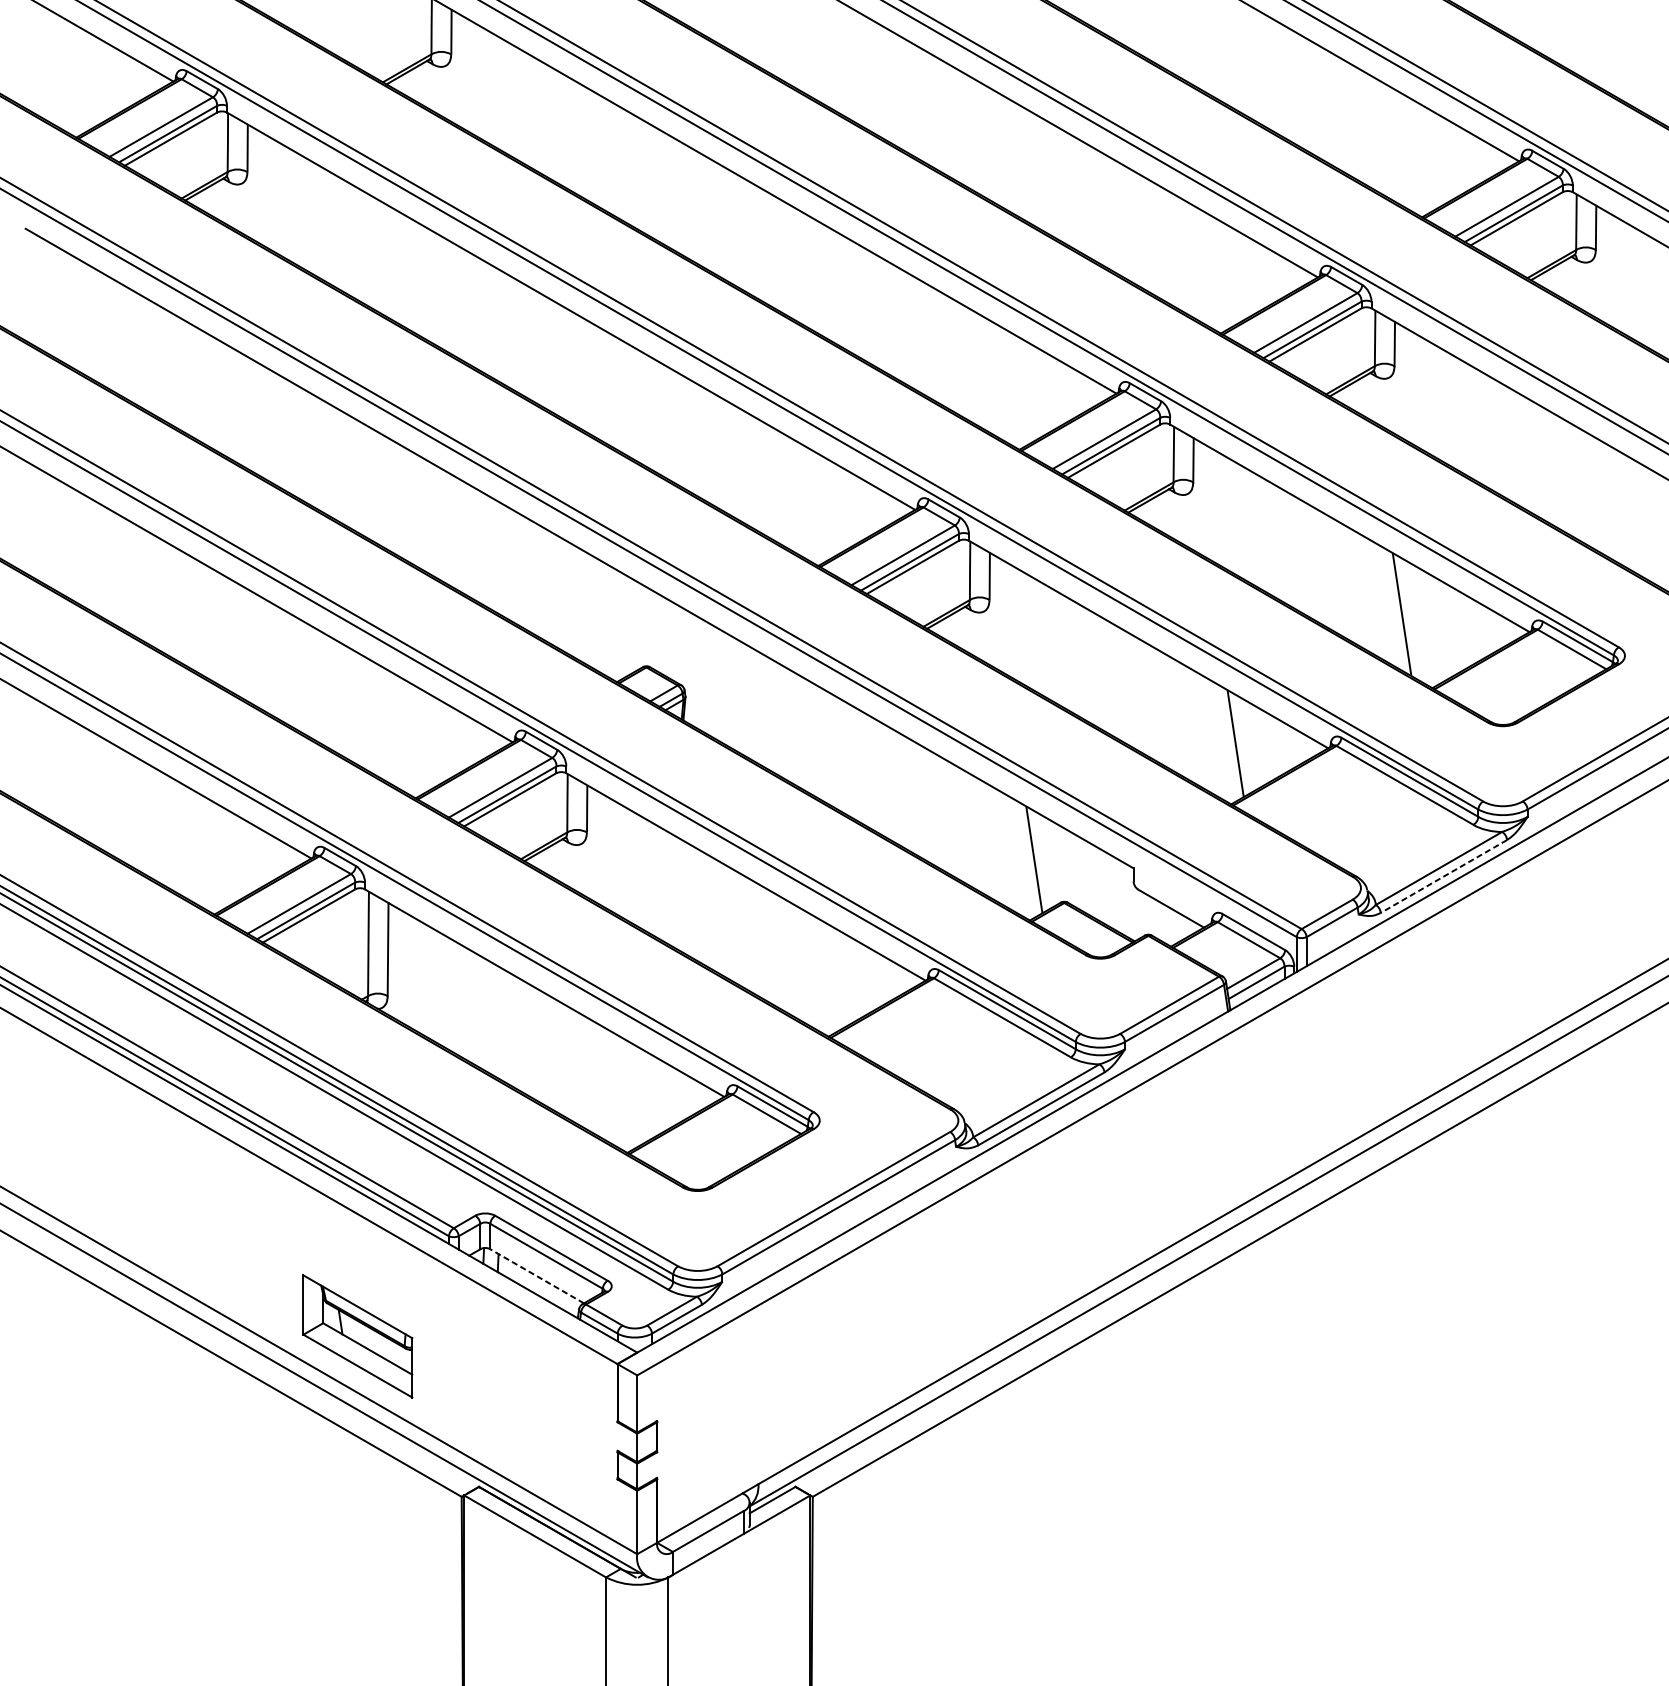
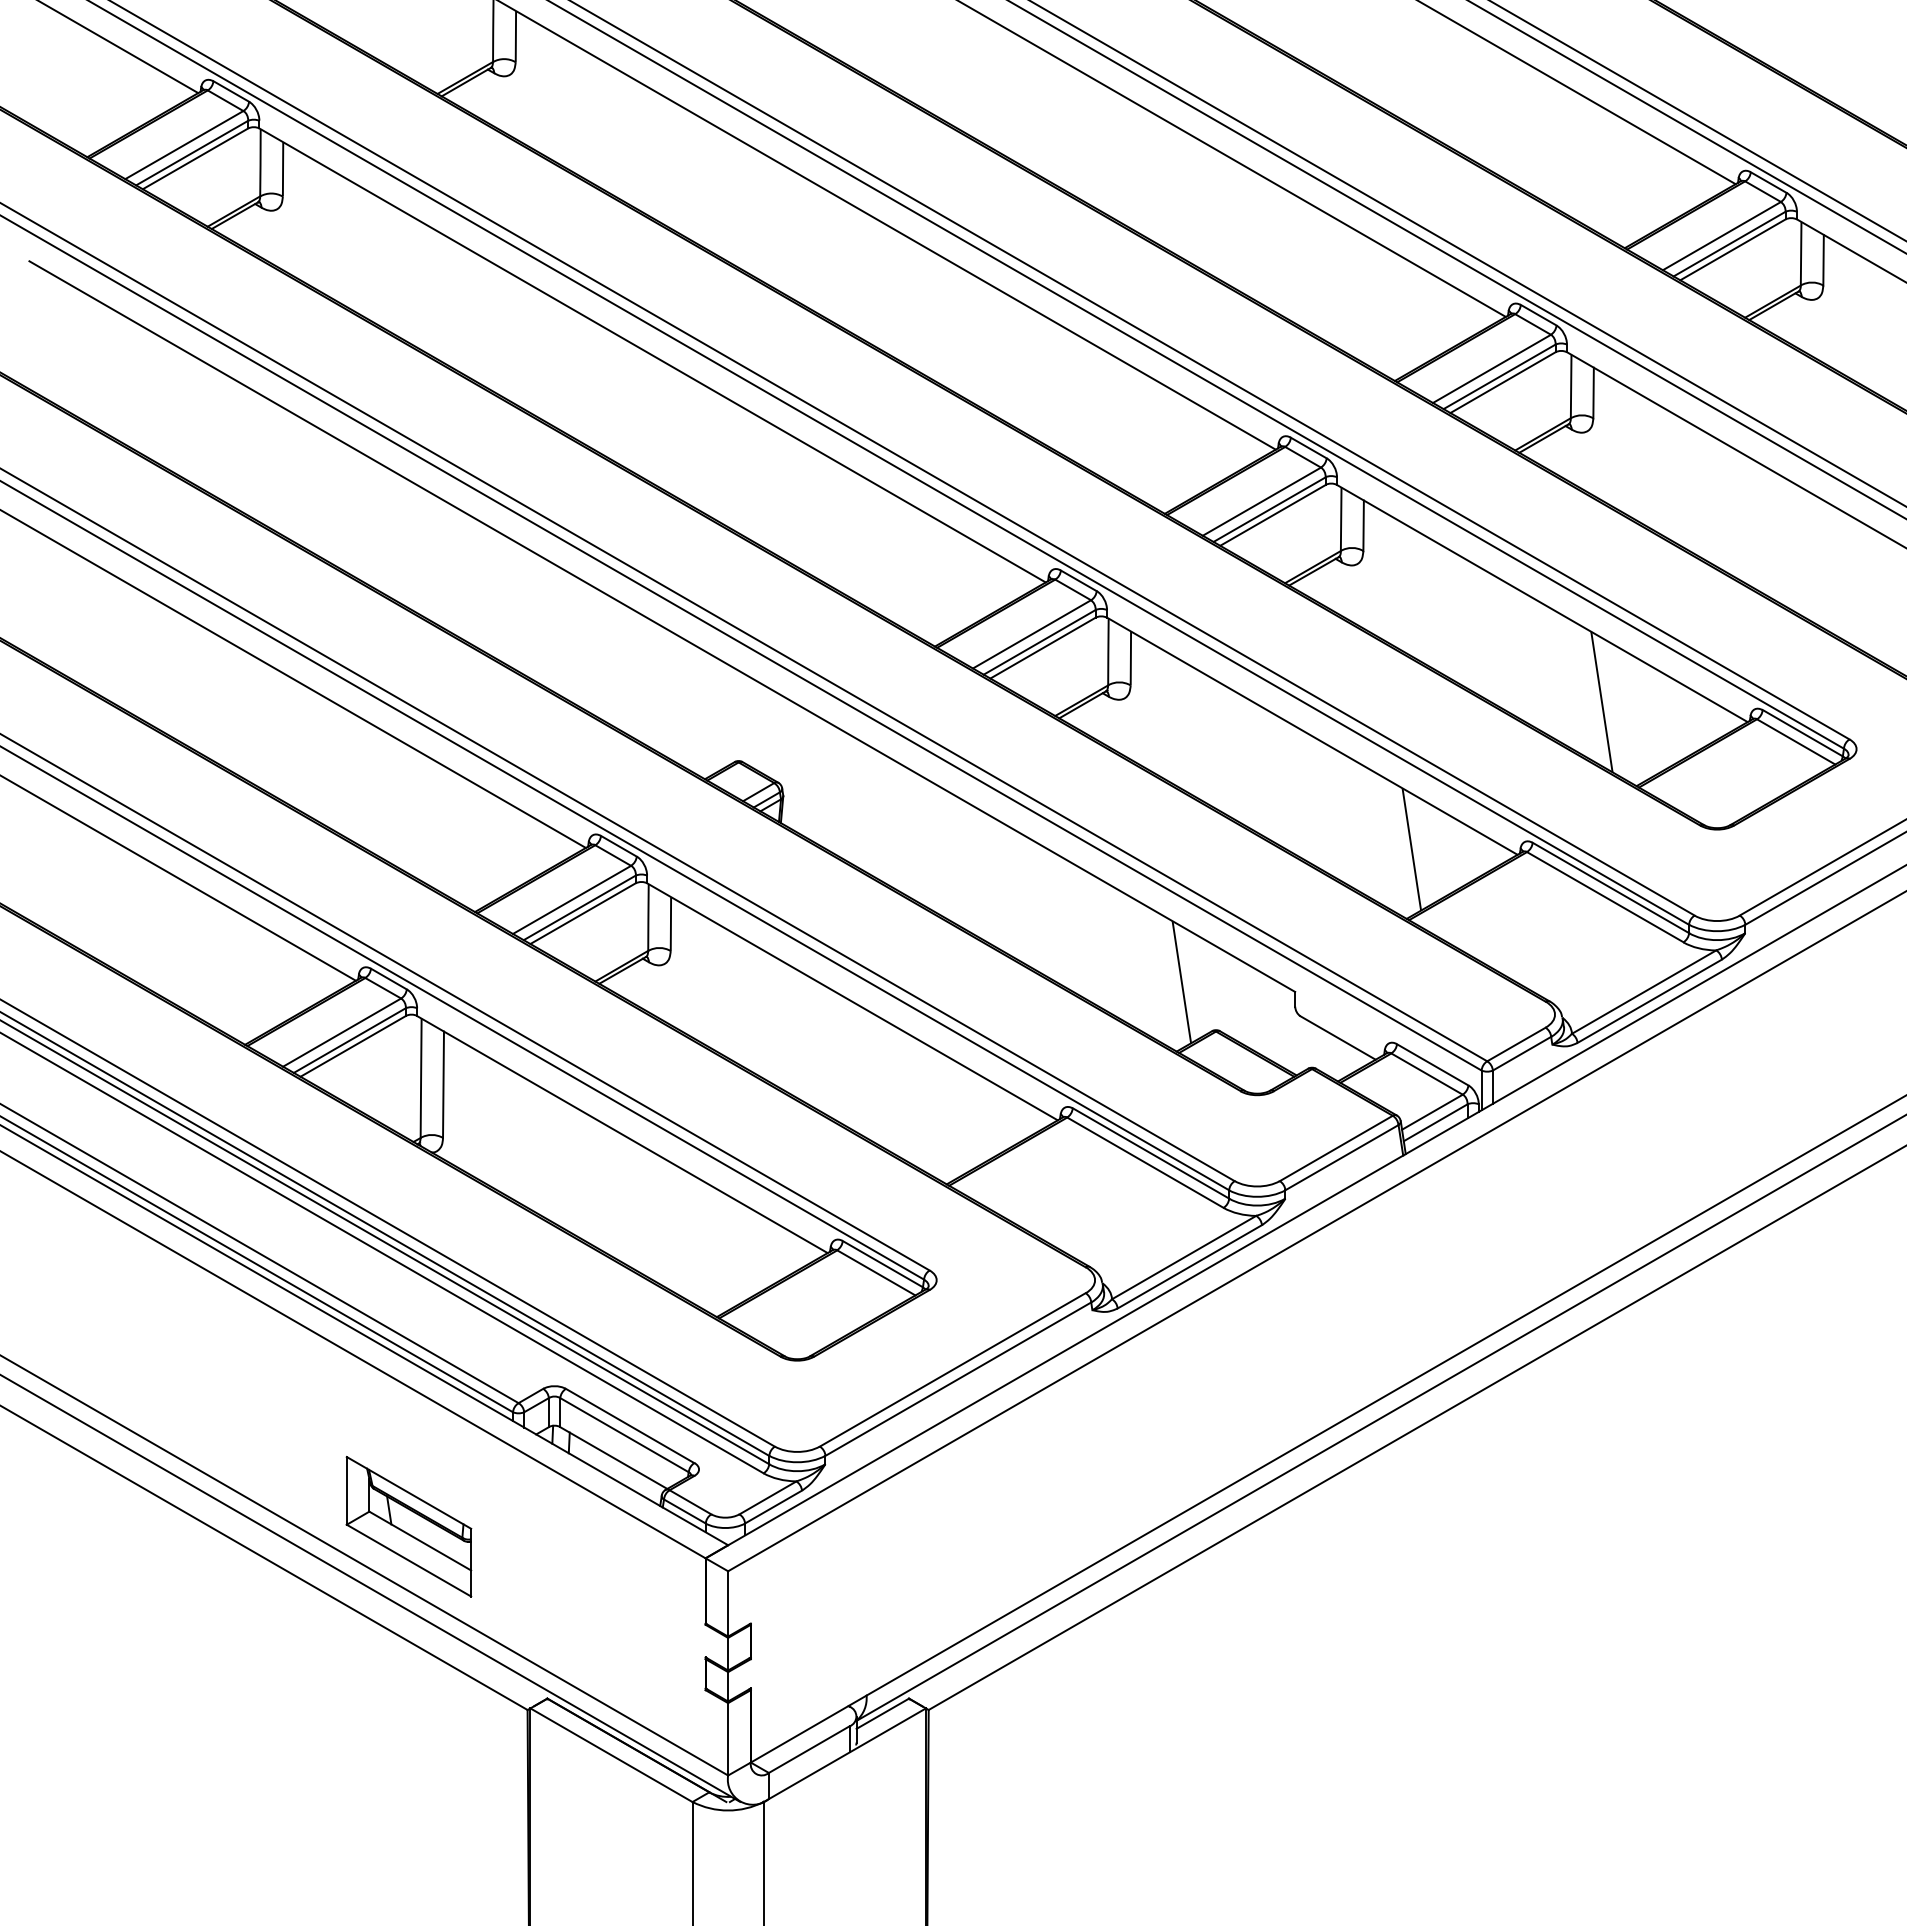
line: (1443, 876) -> (1649, 1001), dashed -> solid
line: (536, 1276) -> (613, 1458), dashed -> solid

